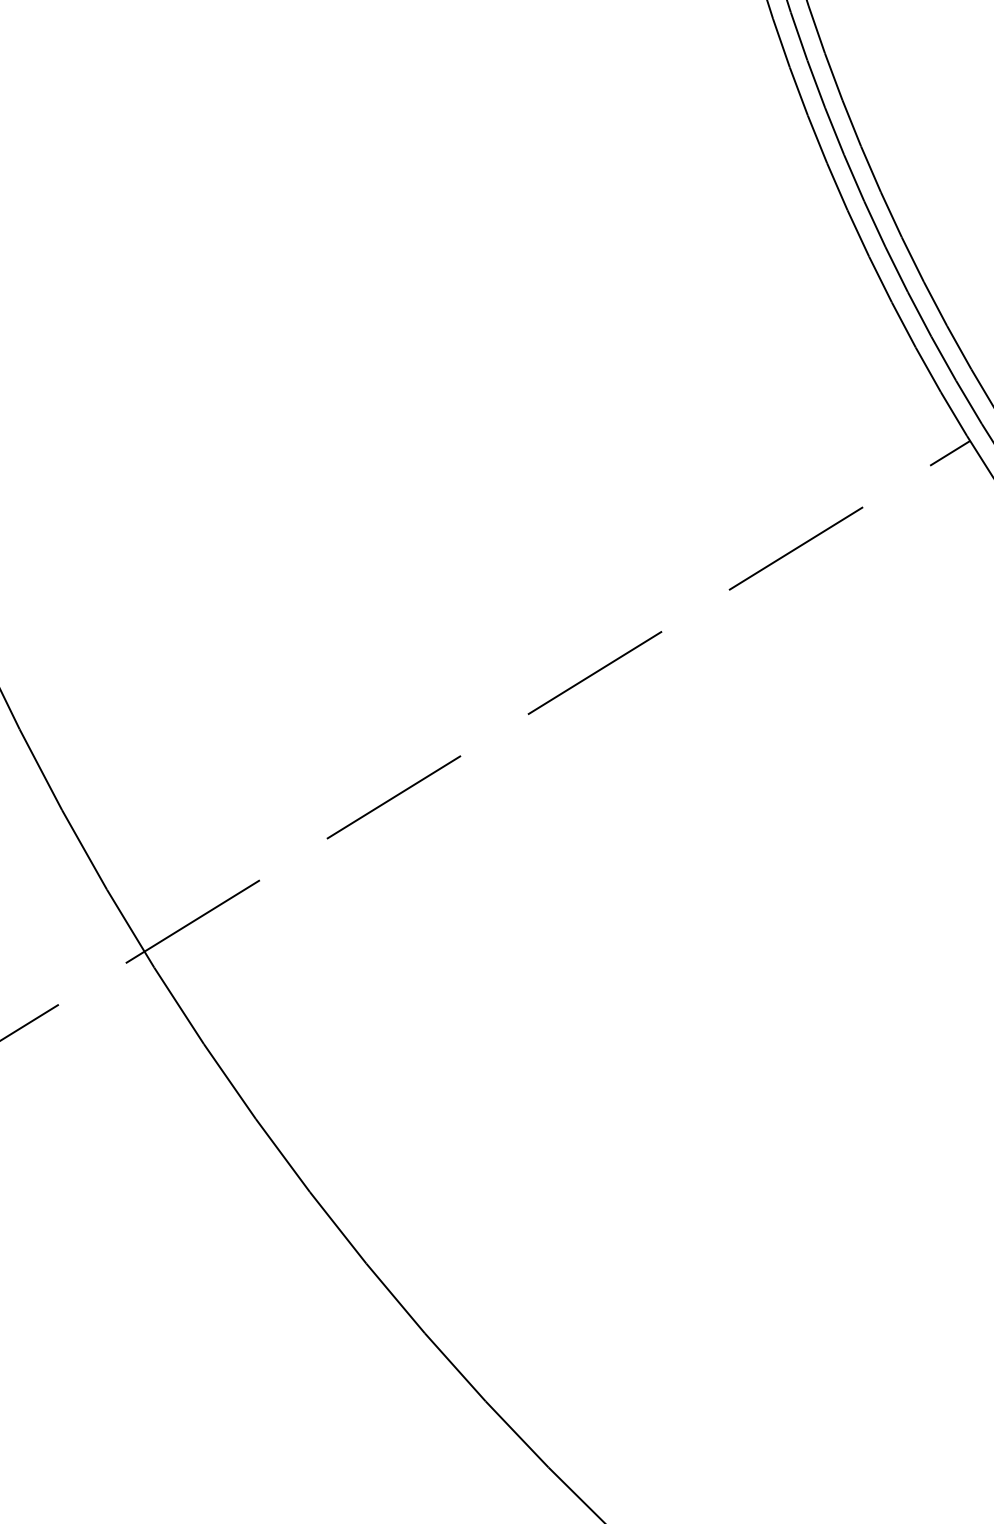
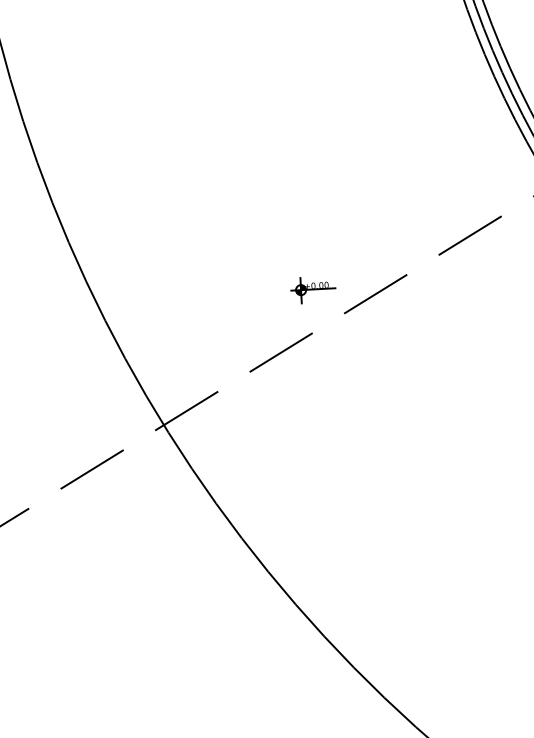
part: (462, 665) -> (313, 290), added

